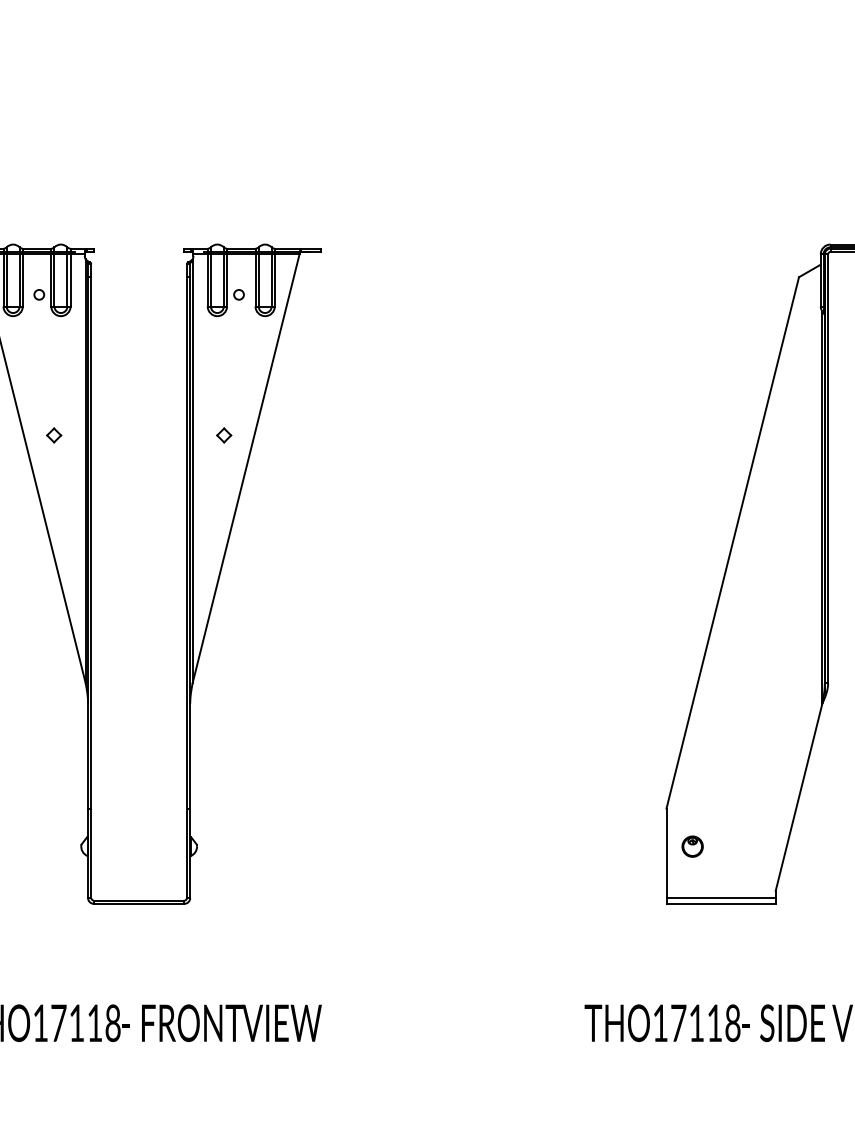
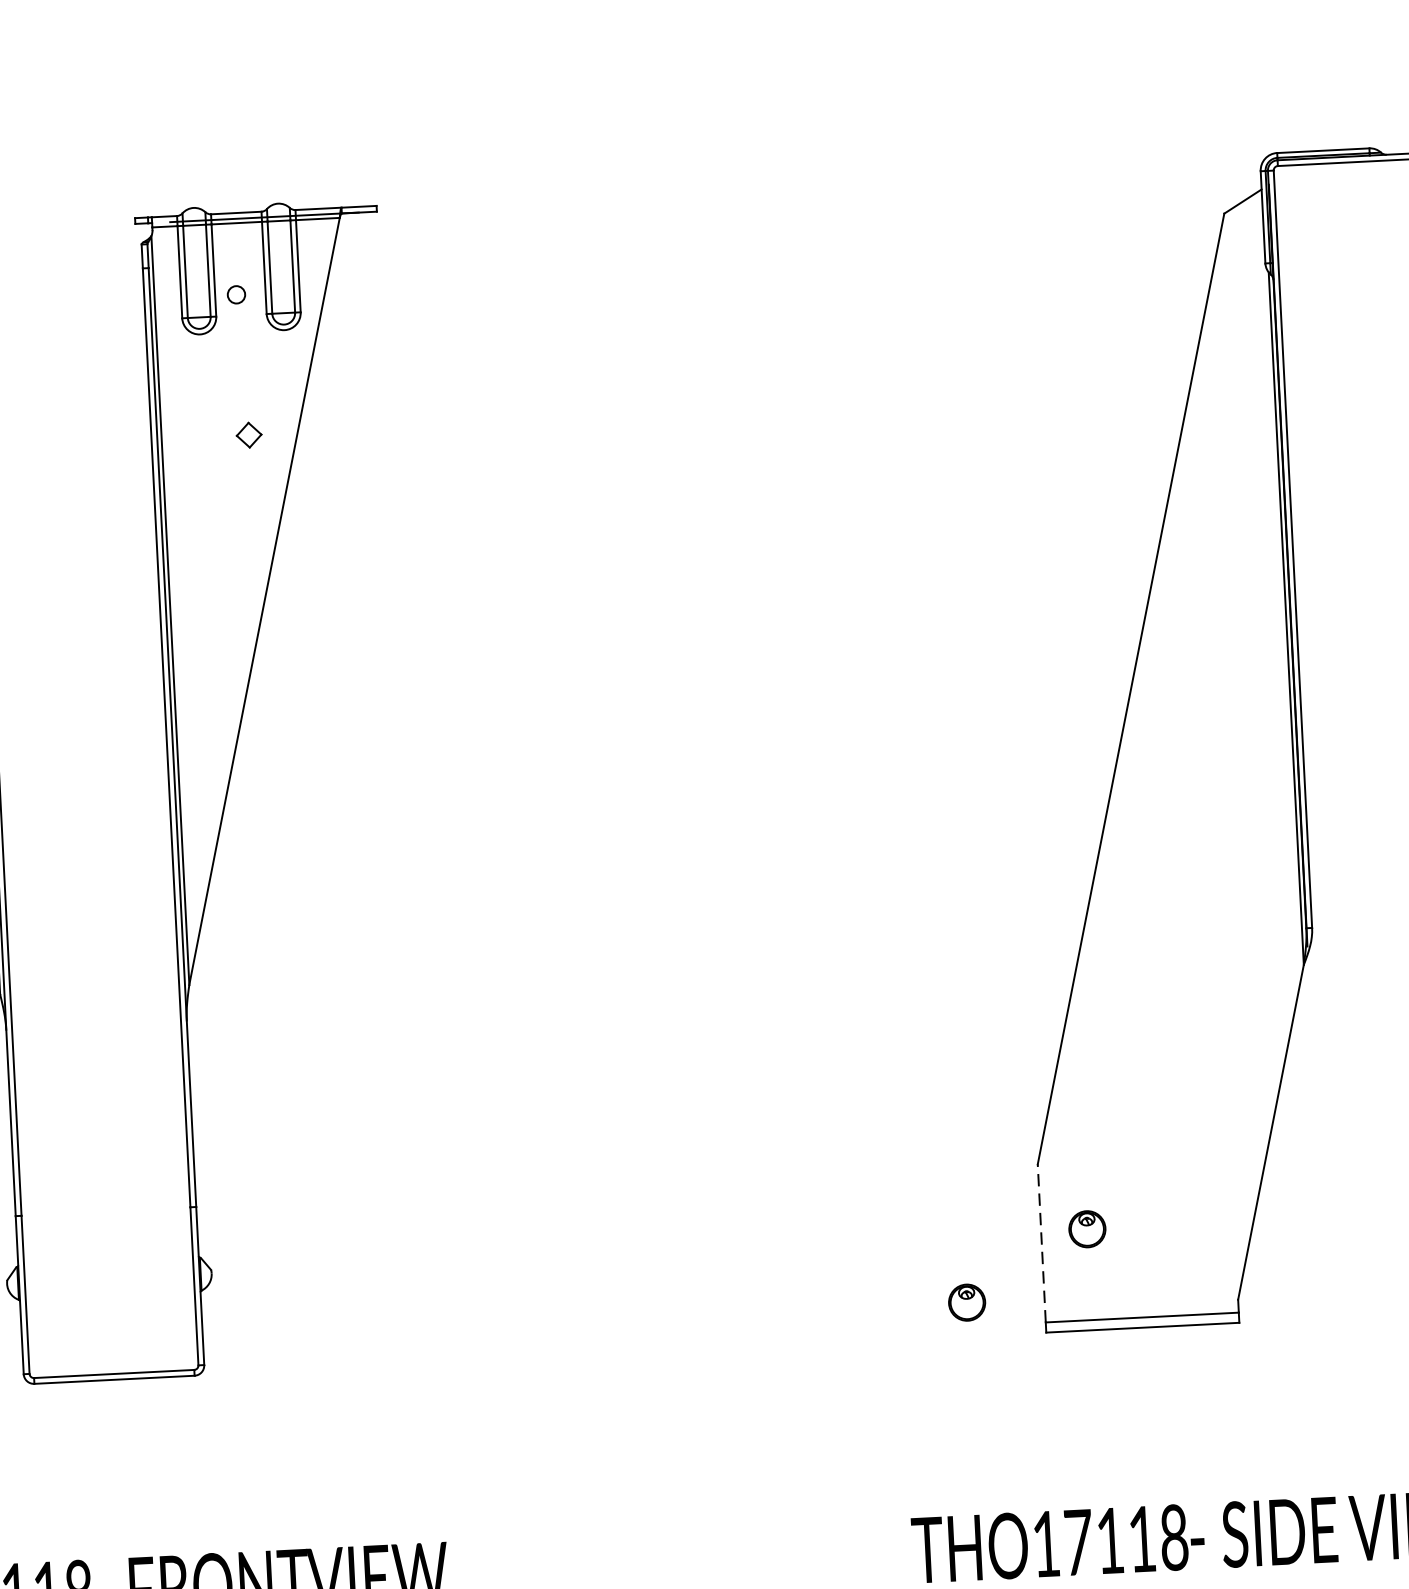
part: (224, 435) -> (249, 435), moved
line: (666, 853) -> (1041, 1243), solid -> dashed
part: (622, 884) -> (966, 1302), added

